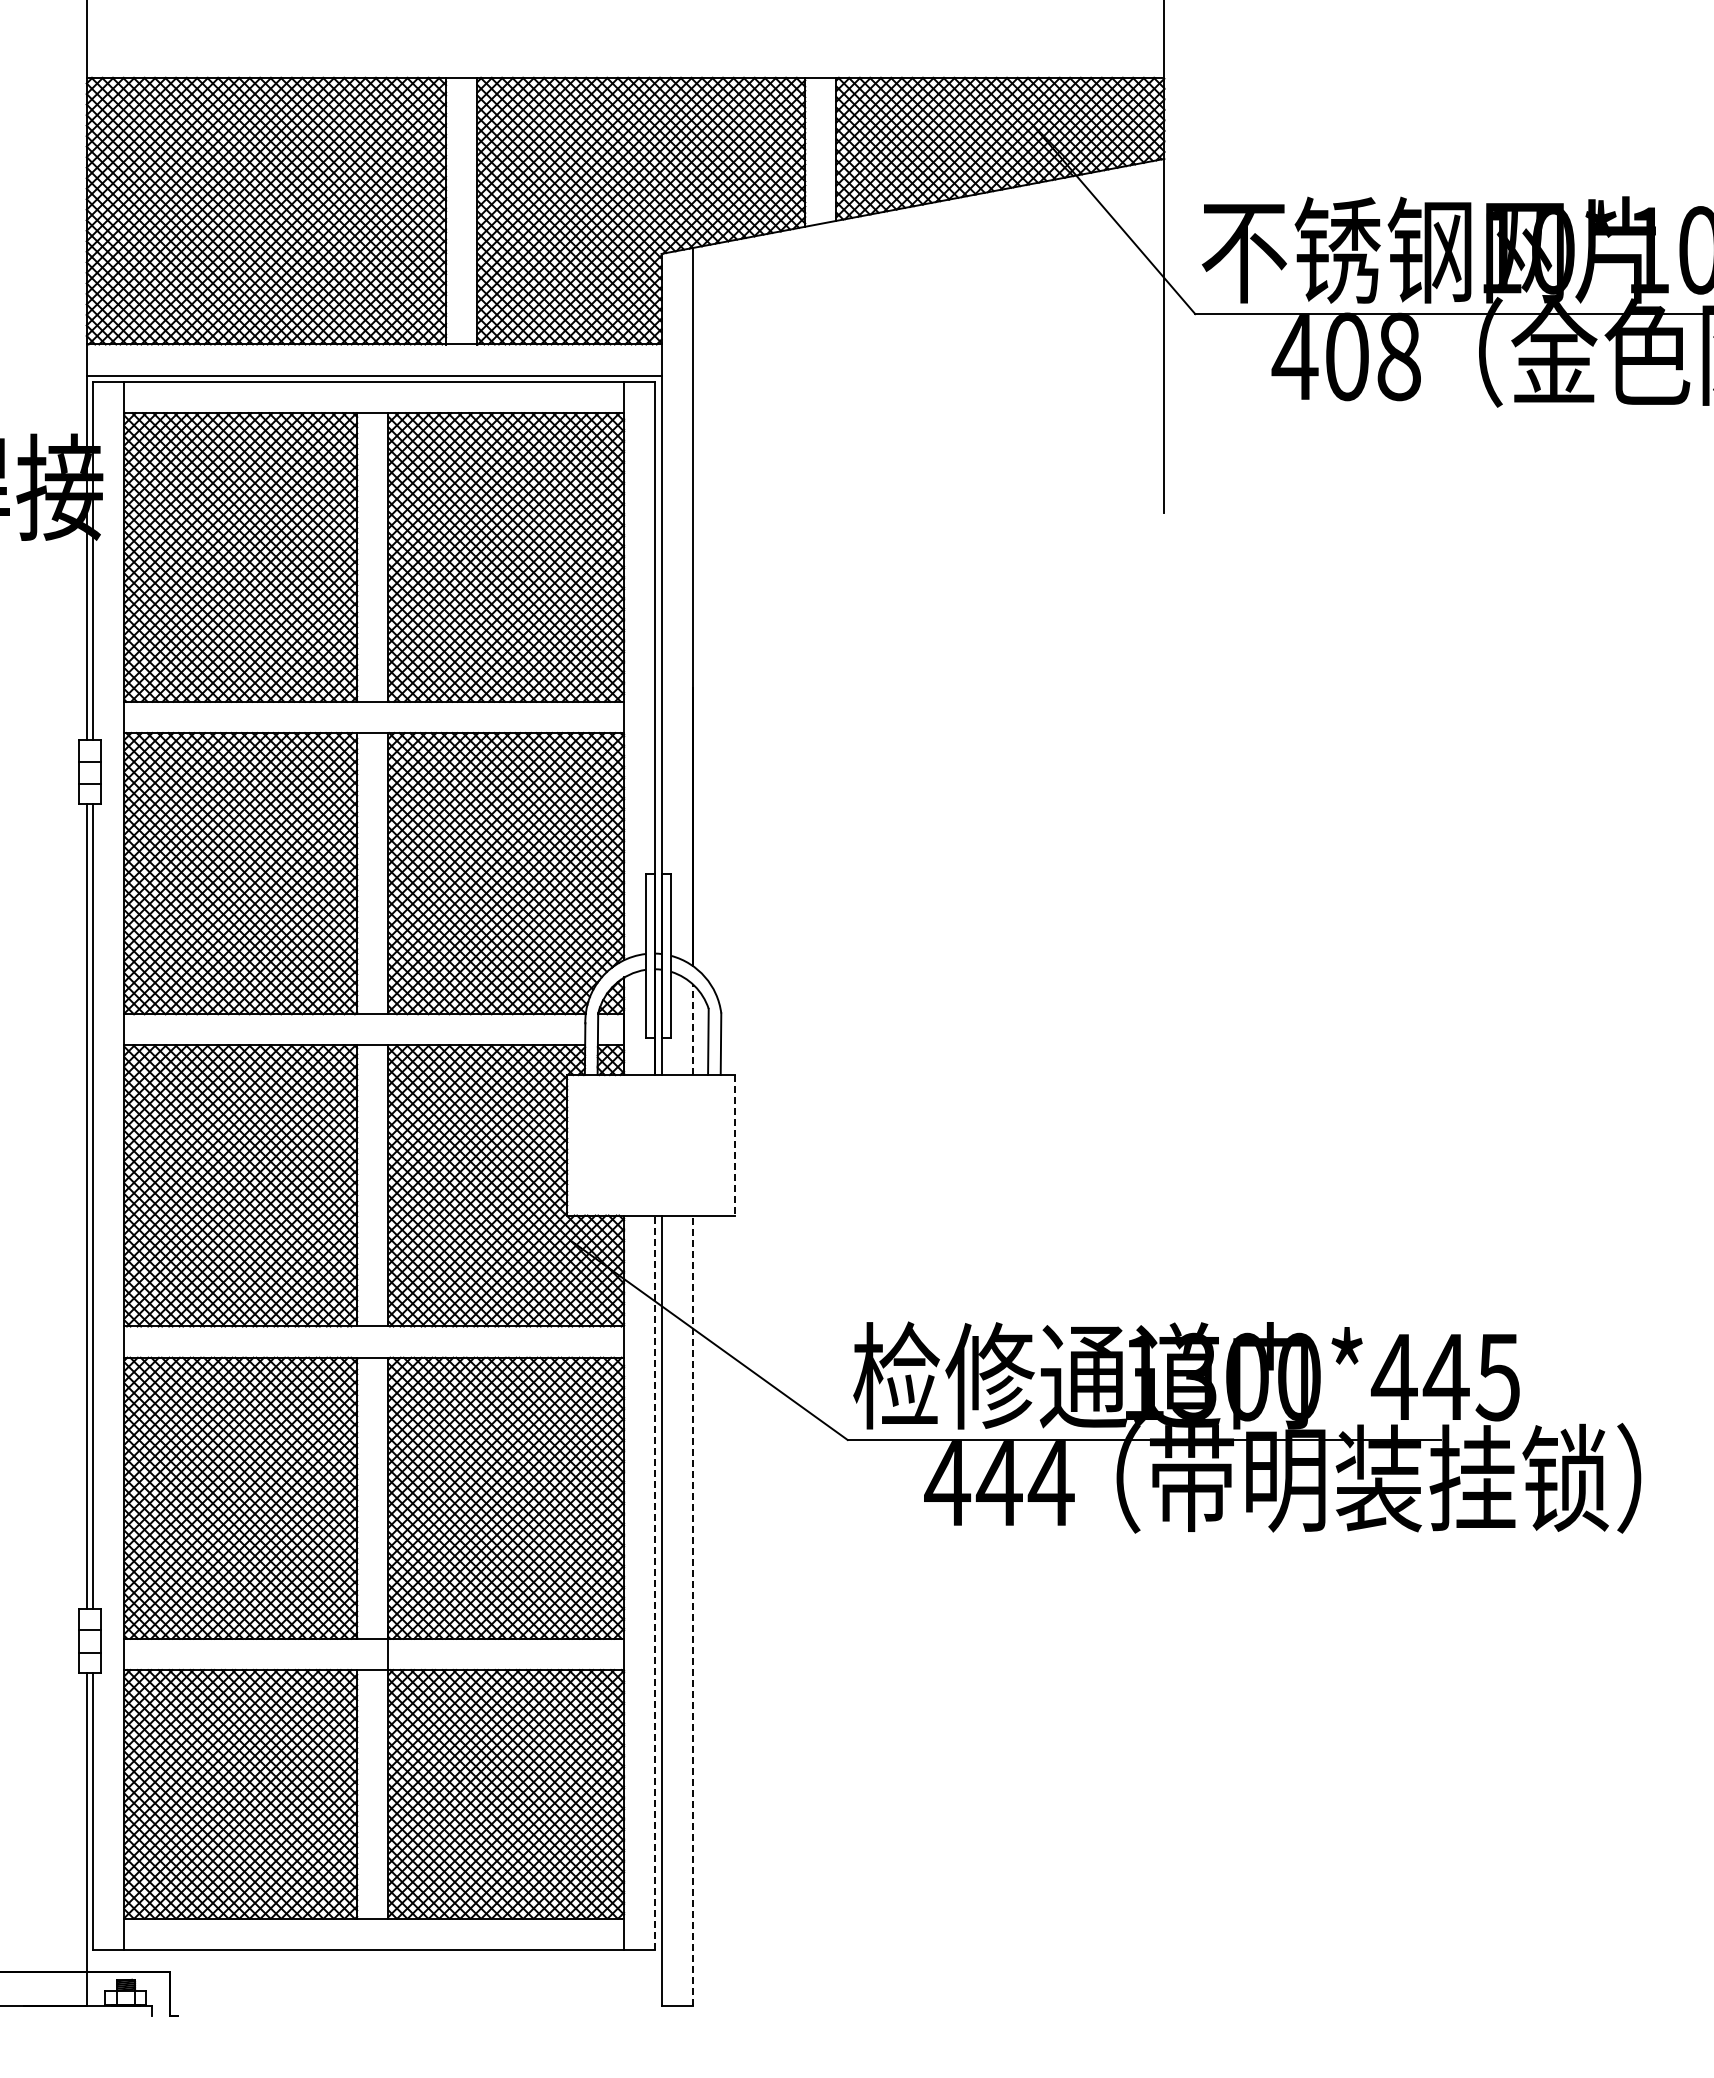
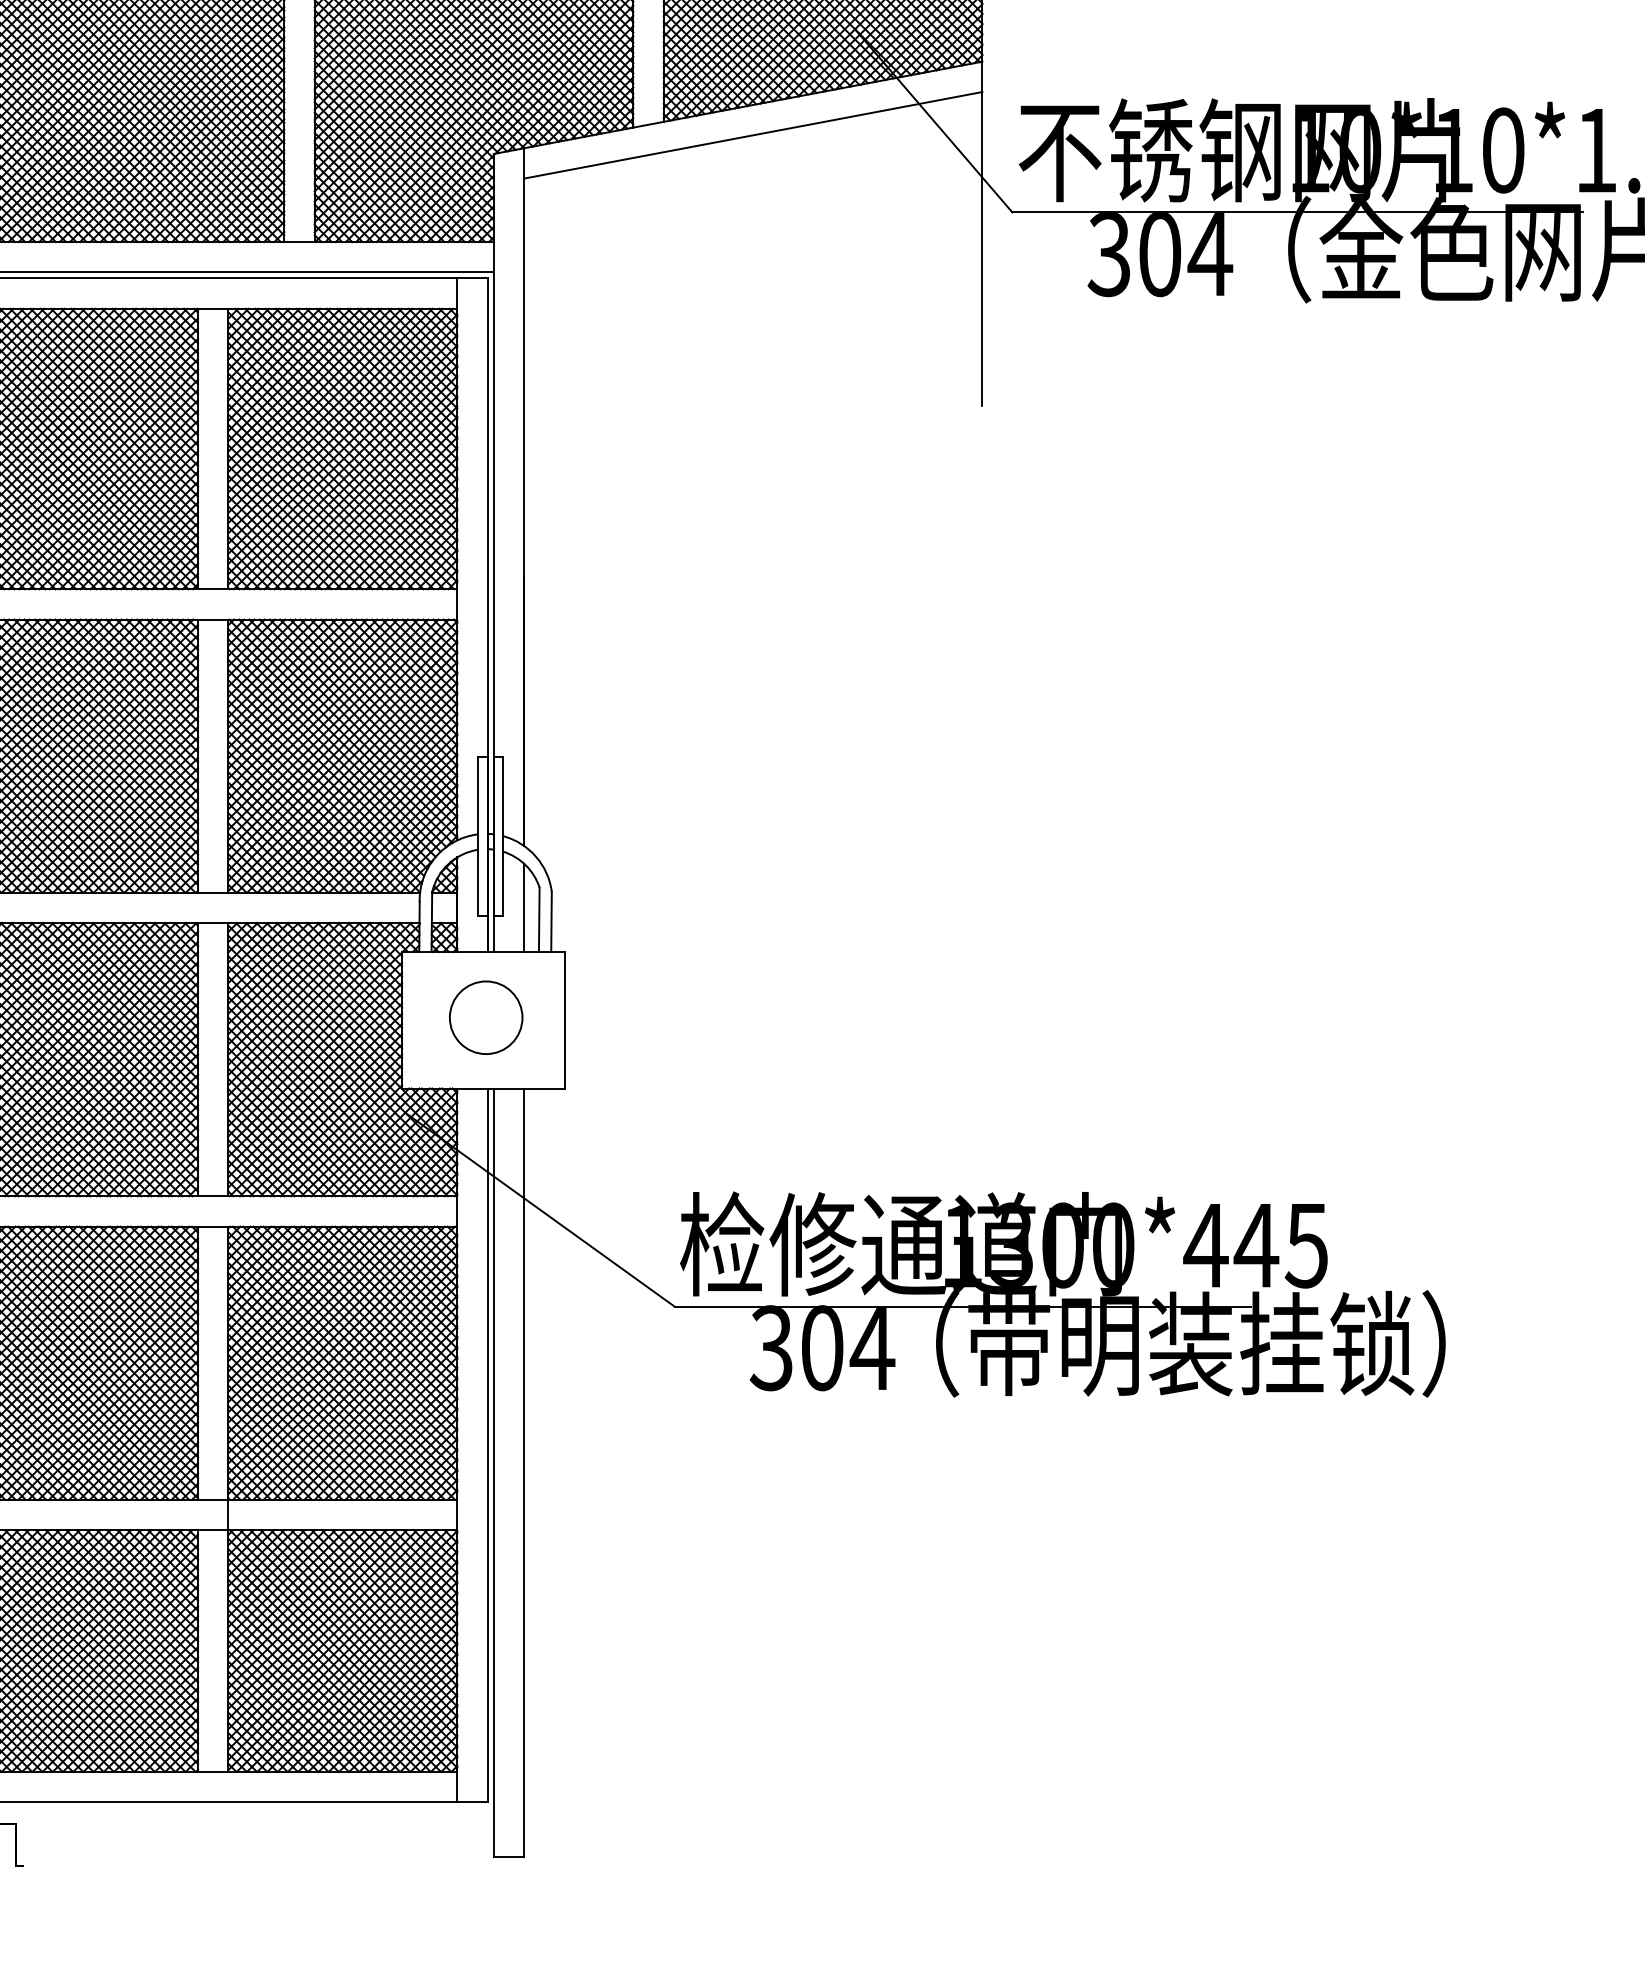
line: (928, 234) -> (753, 135), added
text: (1346, 356) -> (1159, 253), 408 -> 304
line: (692, 1029) -> (523, 907), dashed -> solid
circle: (653, 1142) -> (485, 1017), added
line: (734, 1145) -> (564, 1020), dashed -> solid
text: (973, 1482) -> (796, 1347), 444 -> 304
line: (655, 1582) -> (487, 1445), dashed -> solid
line: (692, 1610) -> (523, 1472), dashed -> solid

